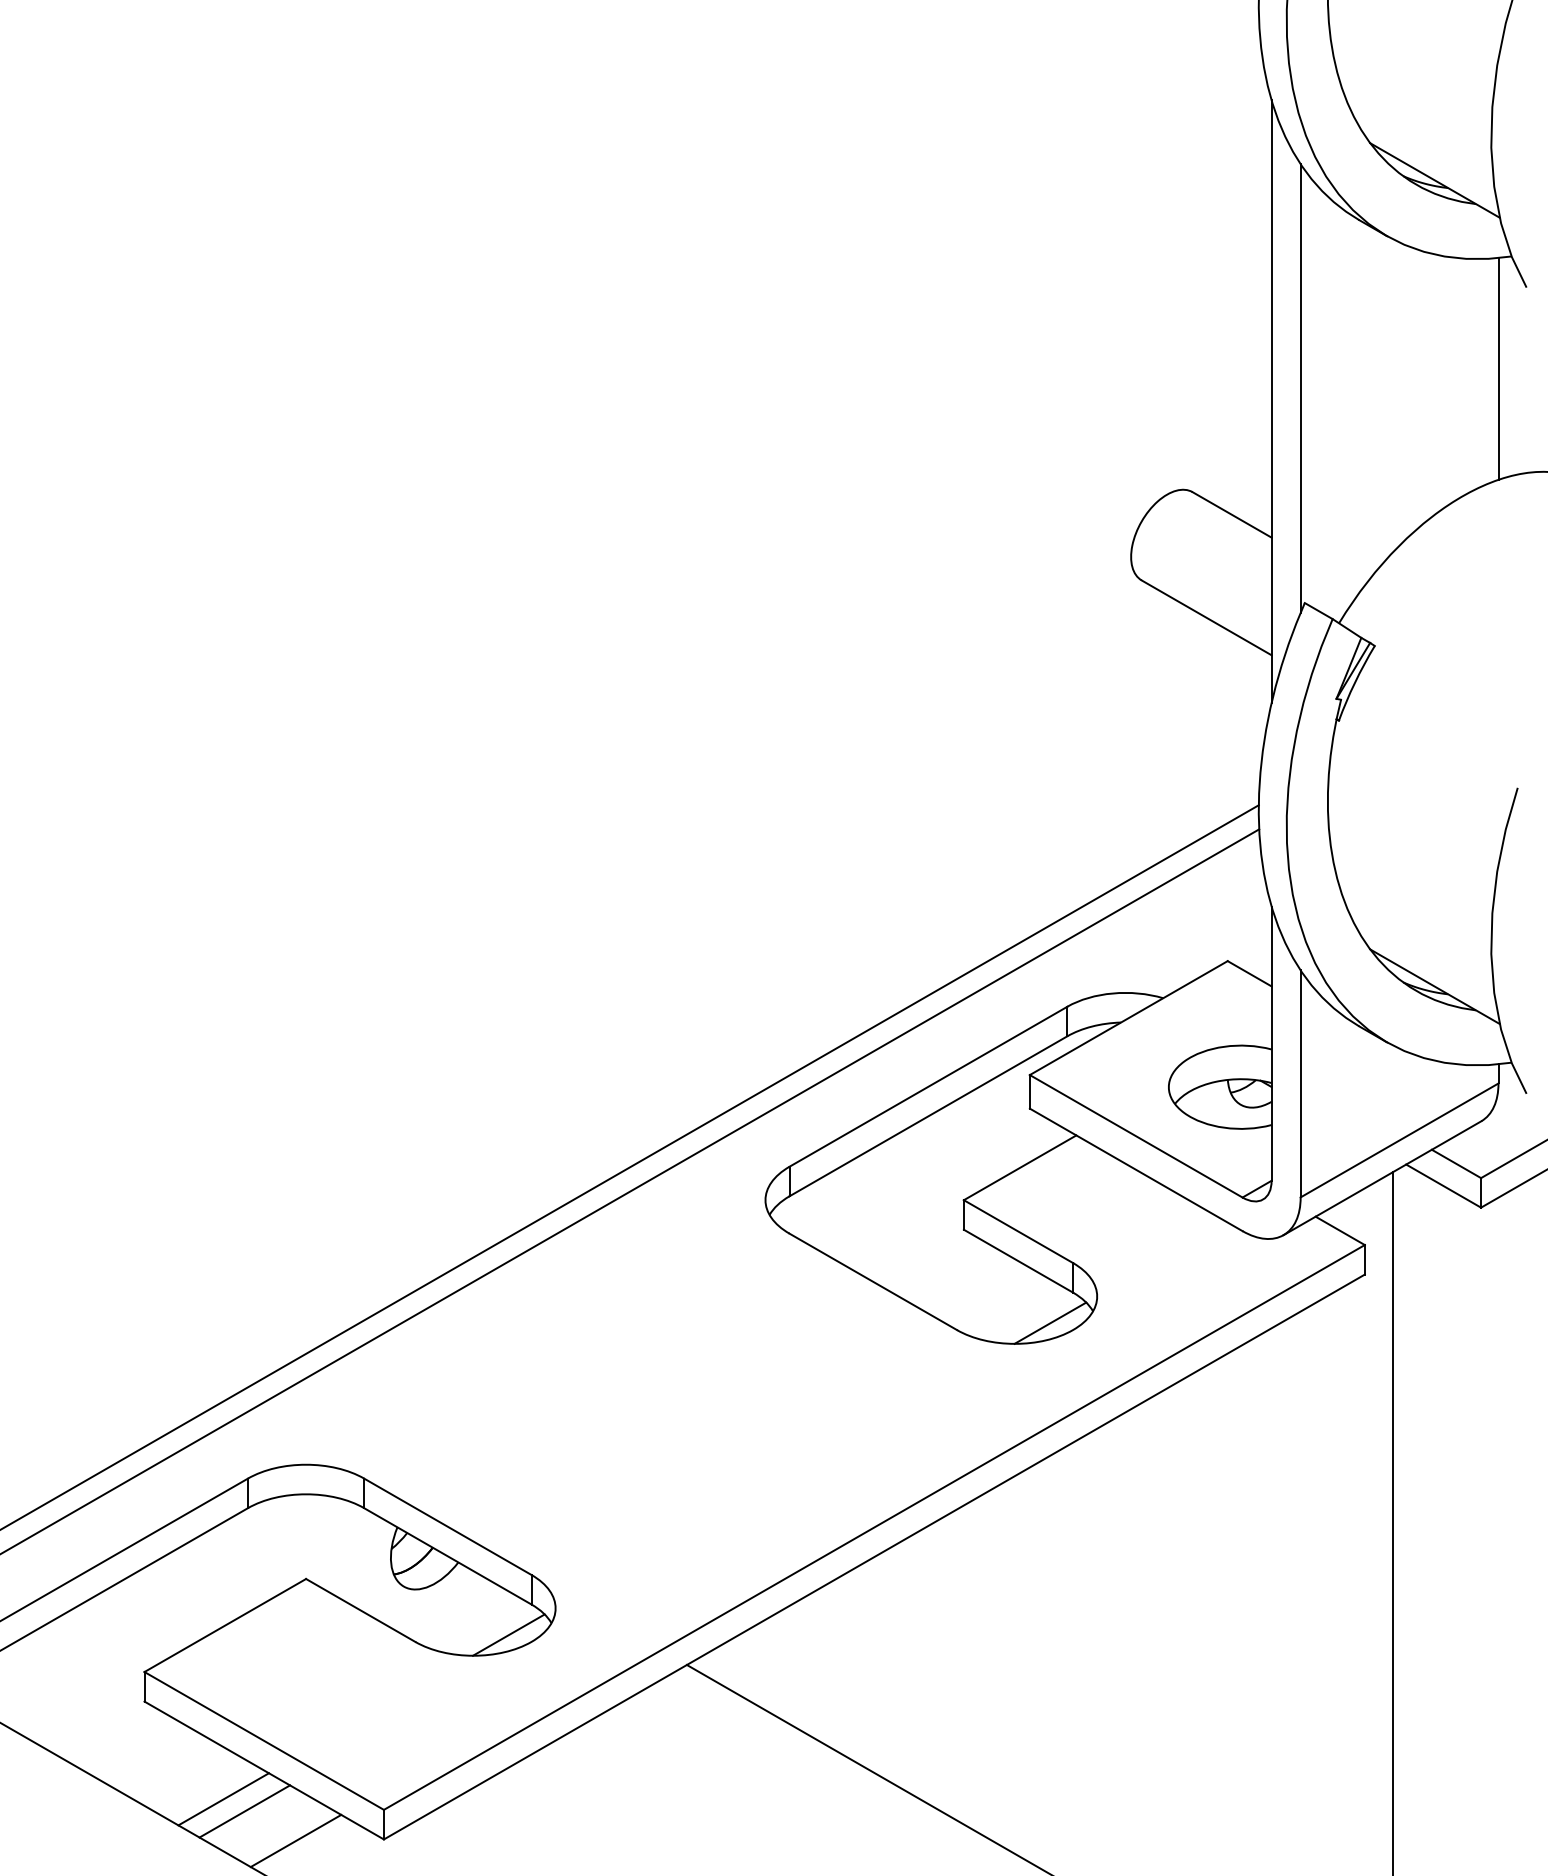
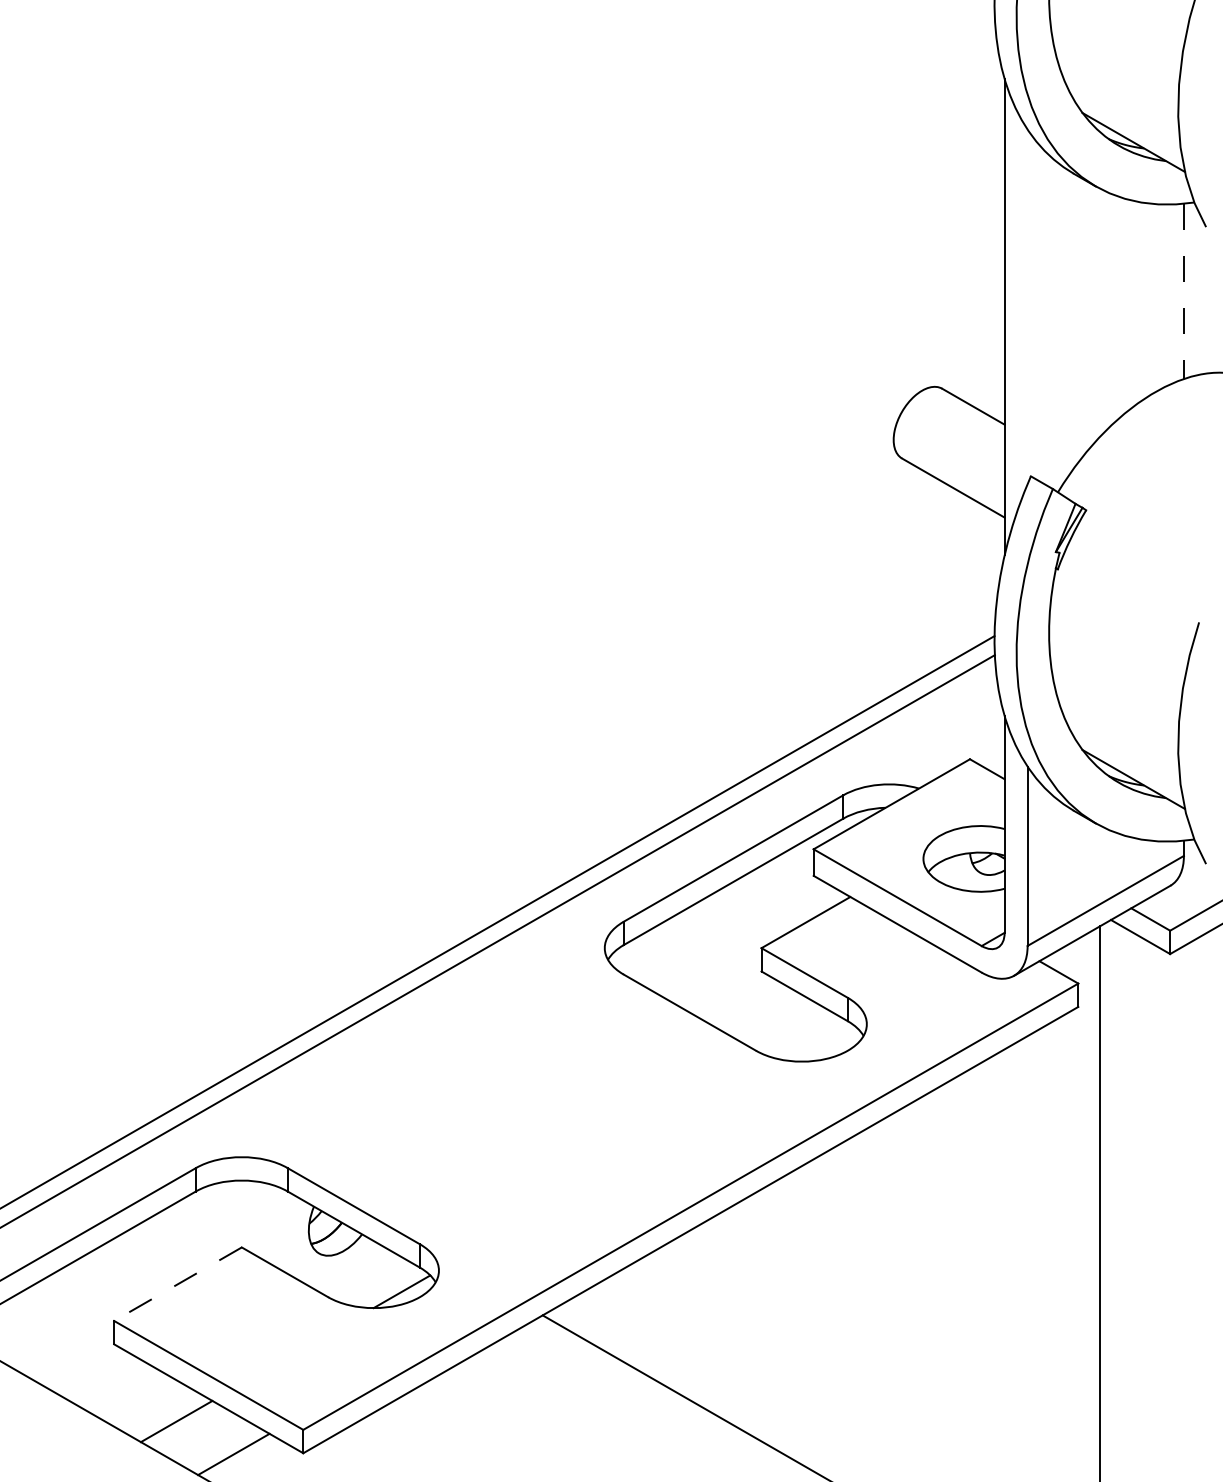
line: (1498, 368) -> (1183, 291), solid -> dashed
line: (1300, 388) -> (1027, 306), removed
line: (1050, 1322) -> (829, 1044), removed
line: (224, 1625) -> (177, 1284), solid -> dashed
line: (244, 1811) -> (193, 1431), removed

